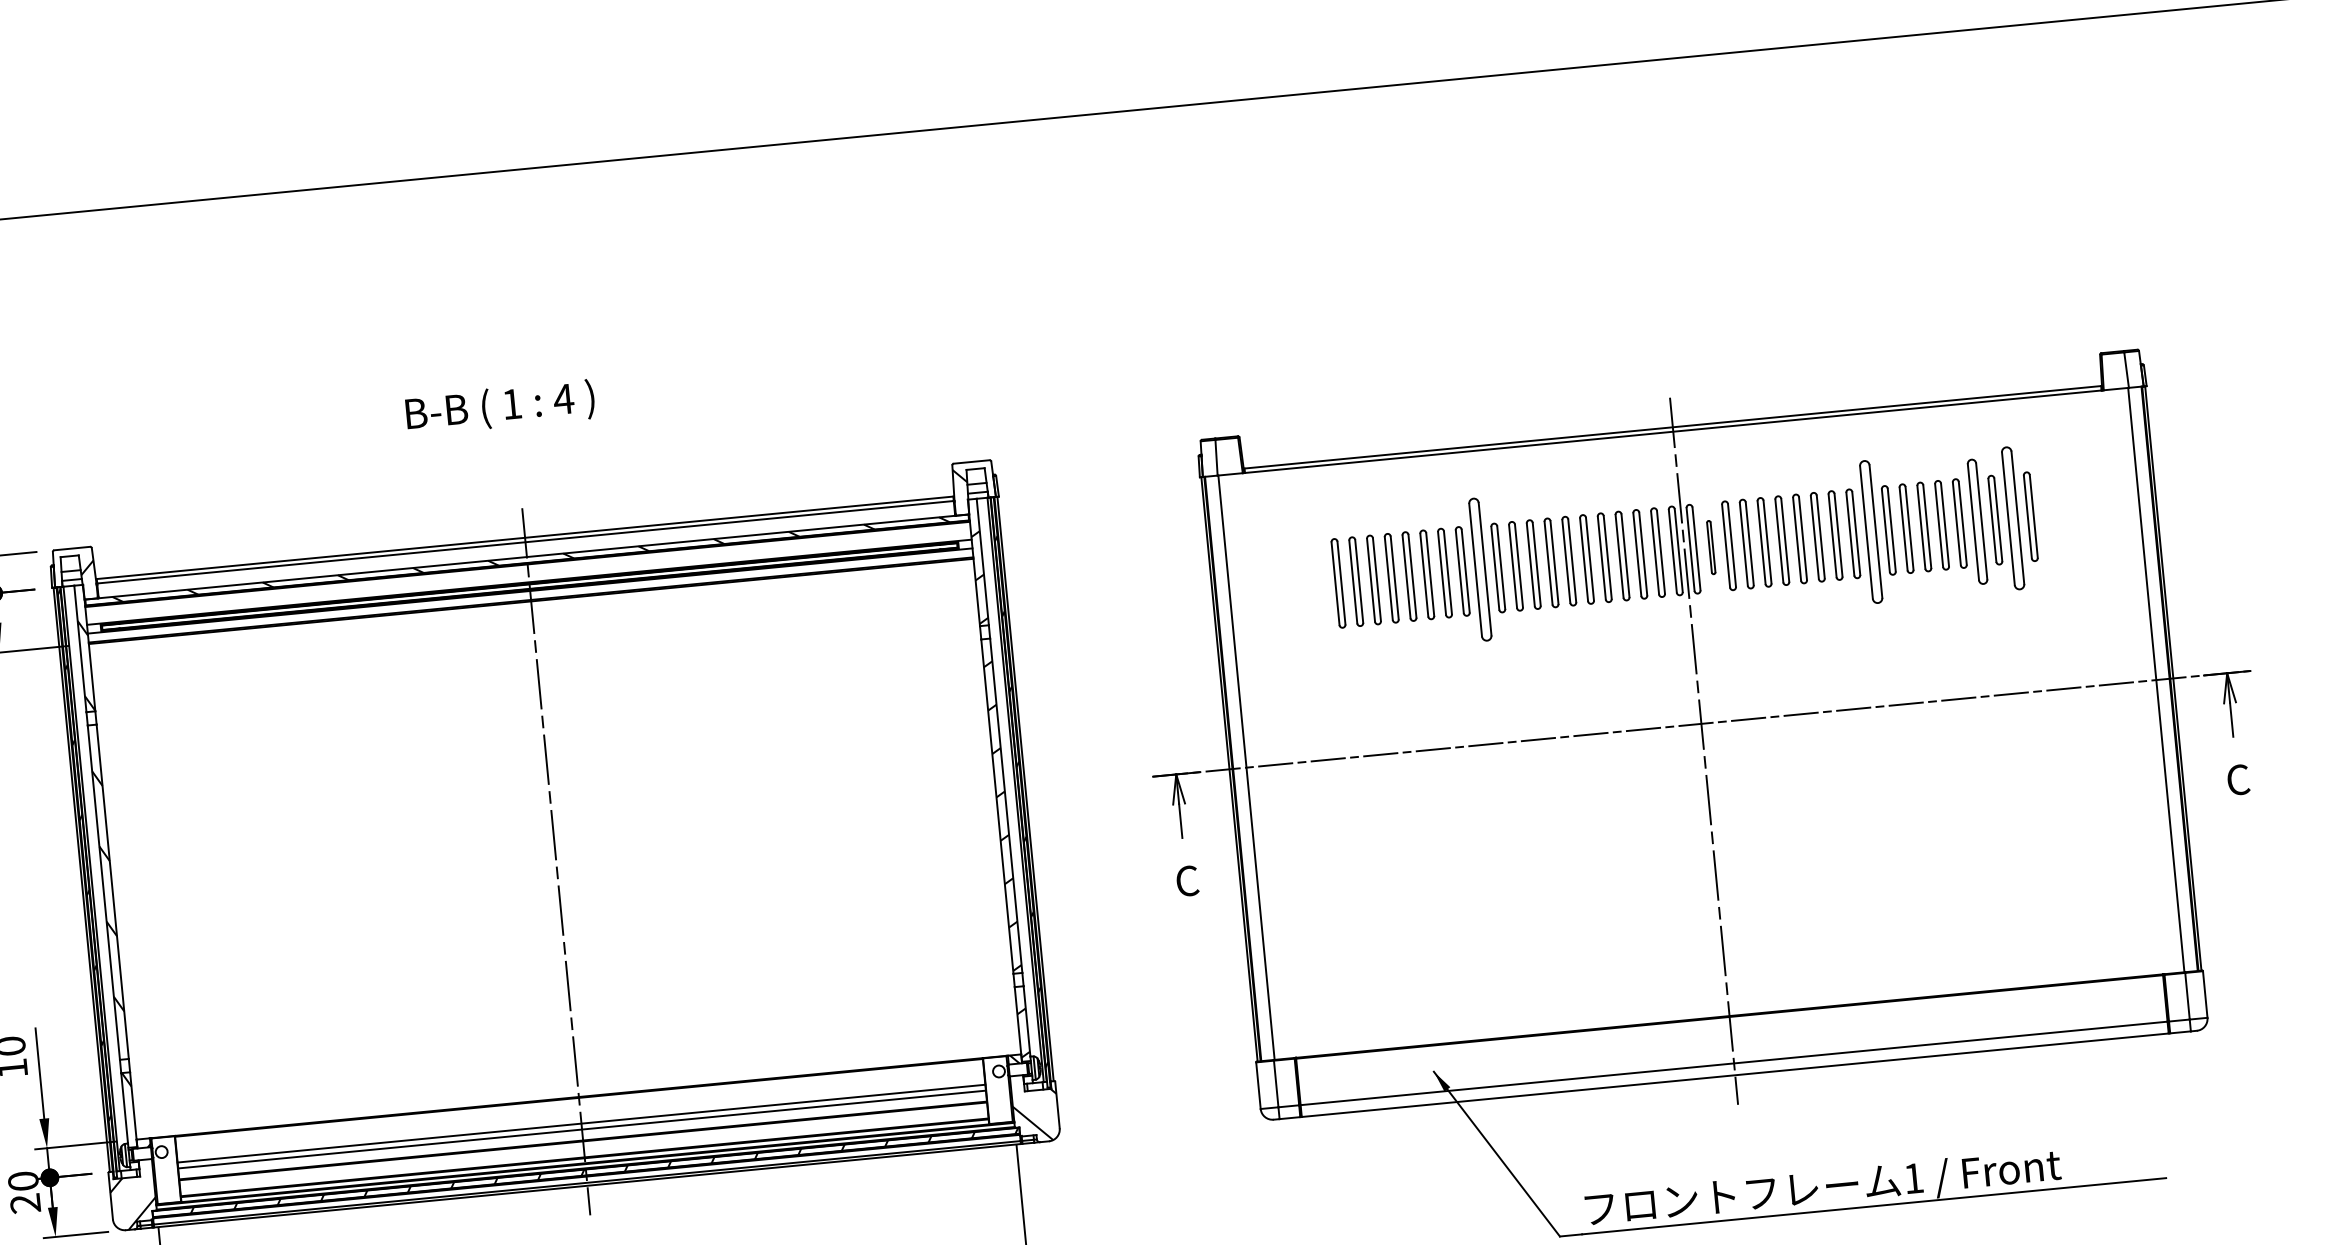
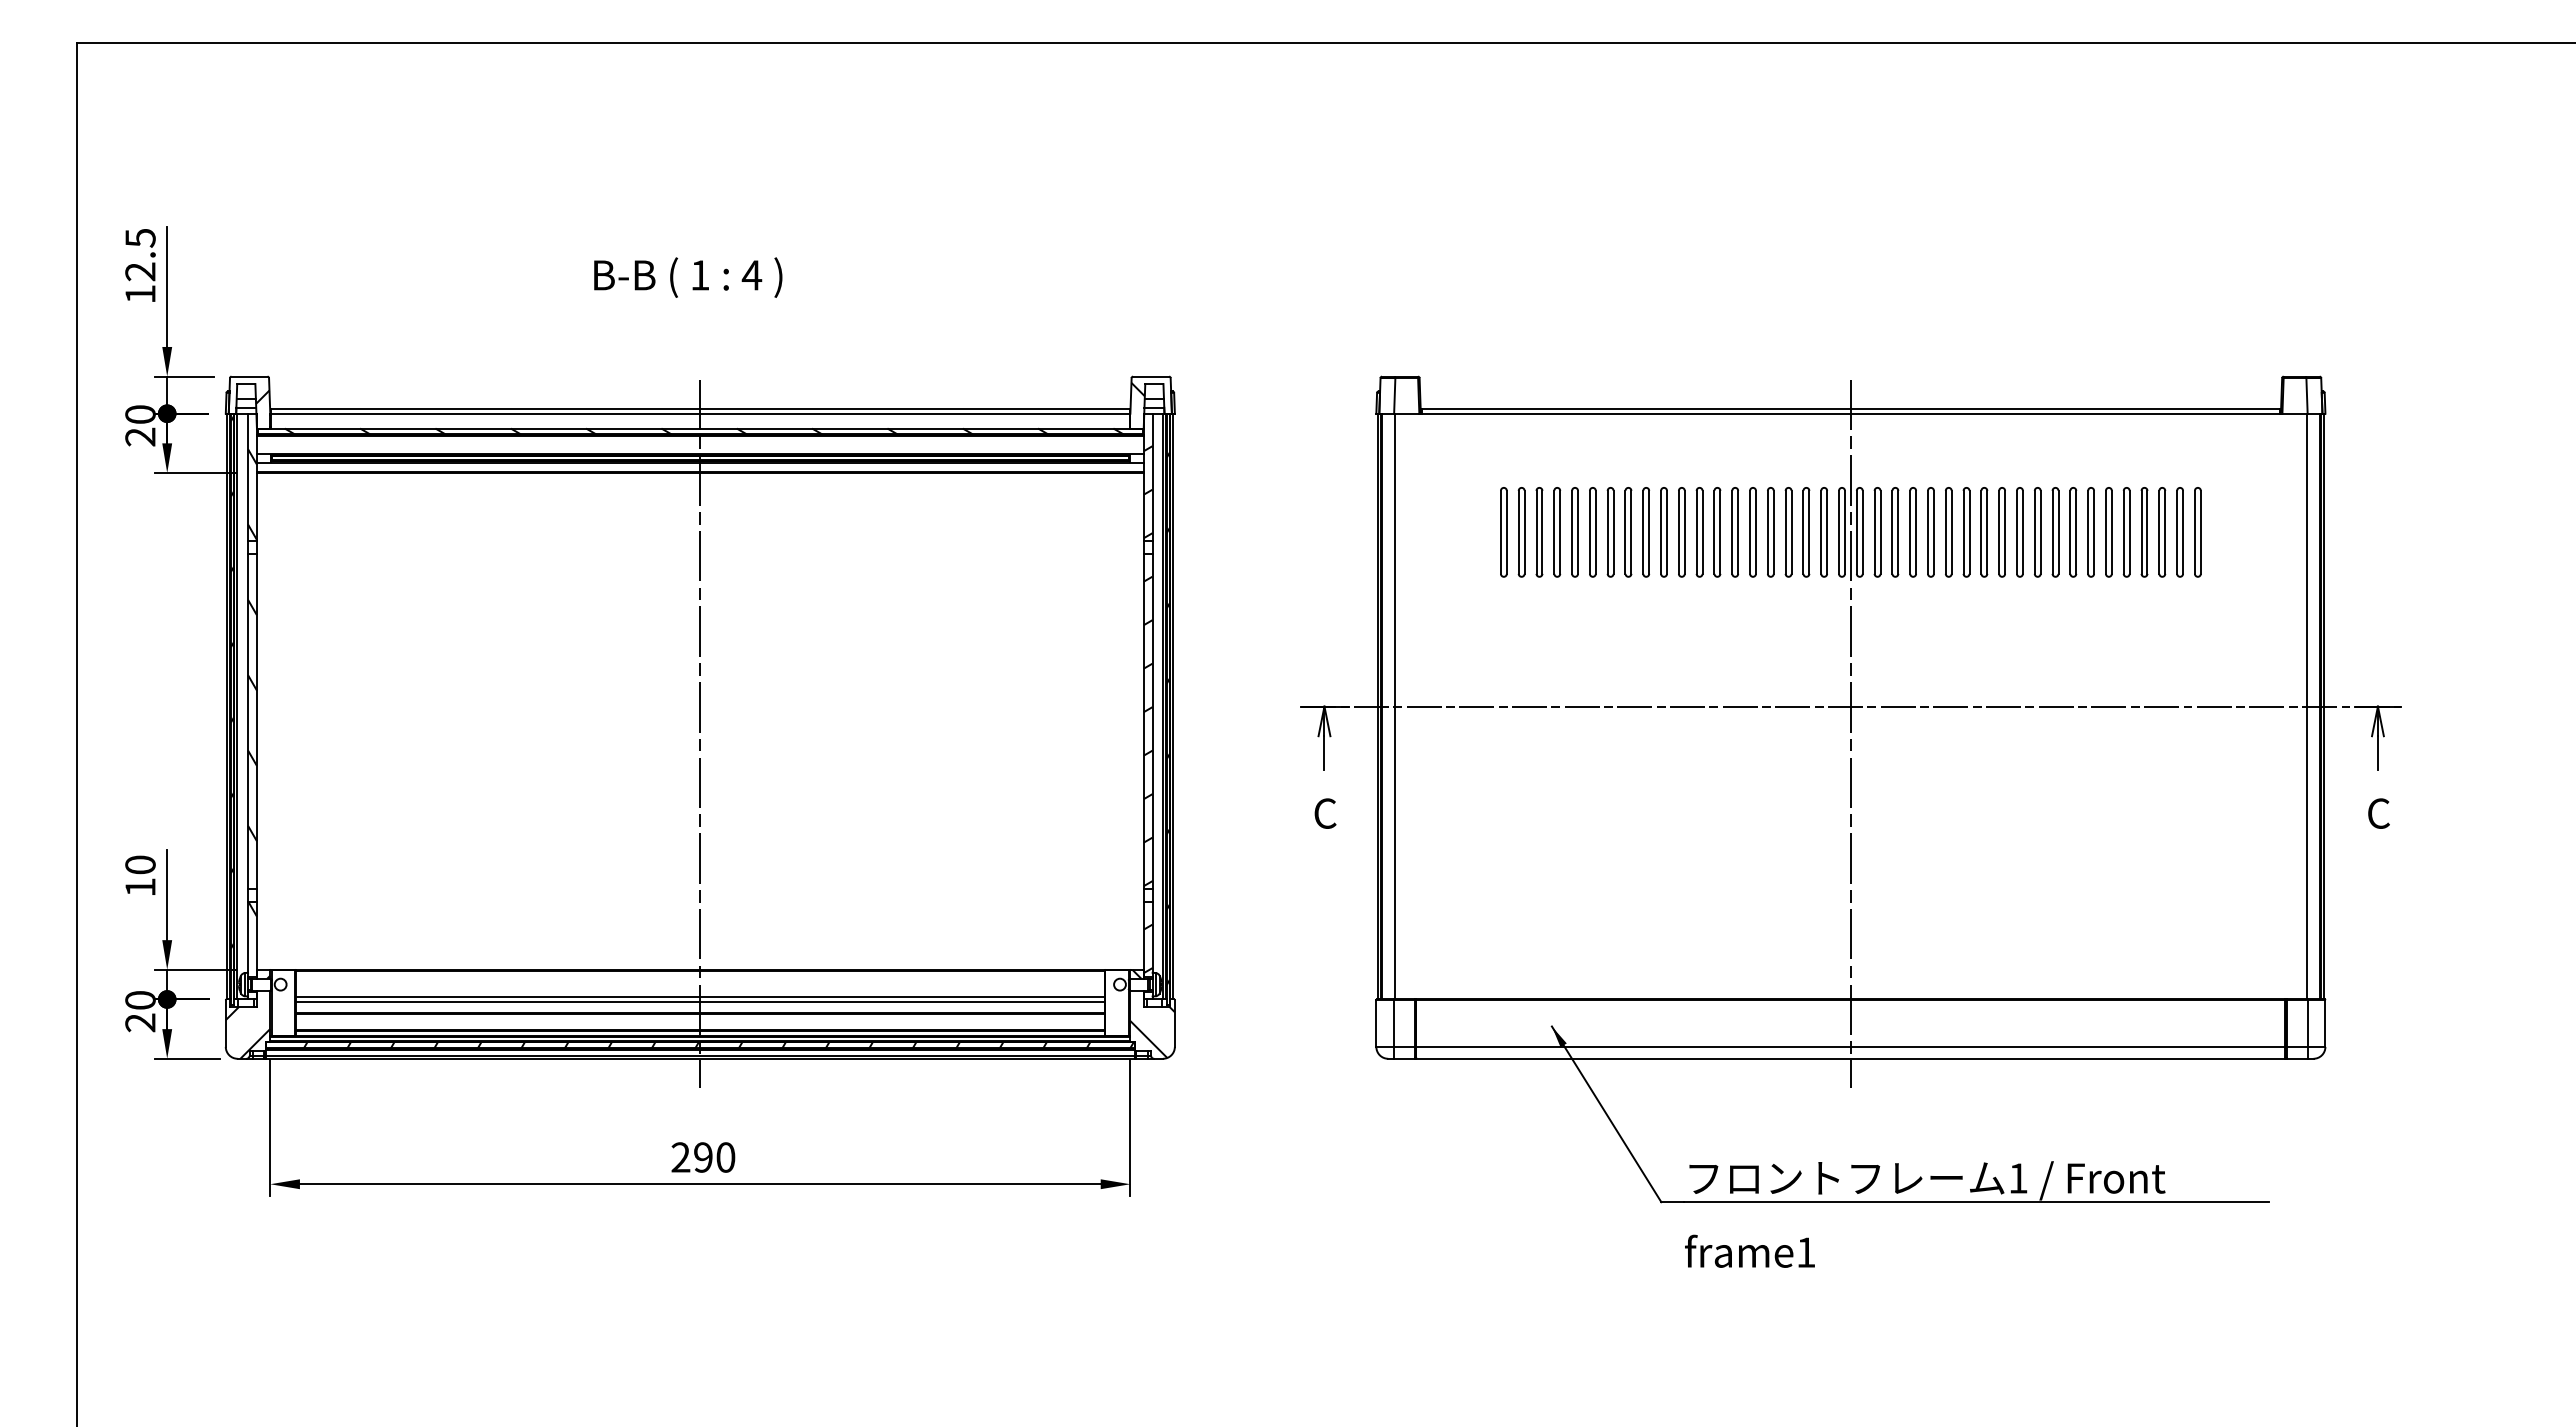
part: (2012, 518) -> (2179, 532), size x0.62
part: (1977, 522) -> (2144, 532), size x0.71
part: (1870, 532) -> (2037, 532), size x0.62
part: (1711, 547) -> (1877, 532), size x1.67
part: (1480, 569) -> (1646, 532), size x0.62

